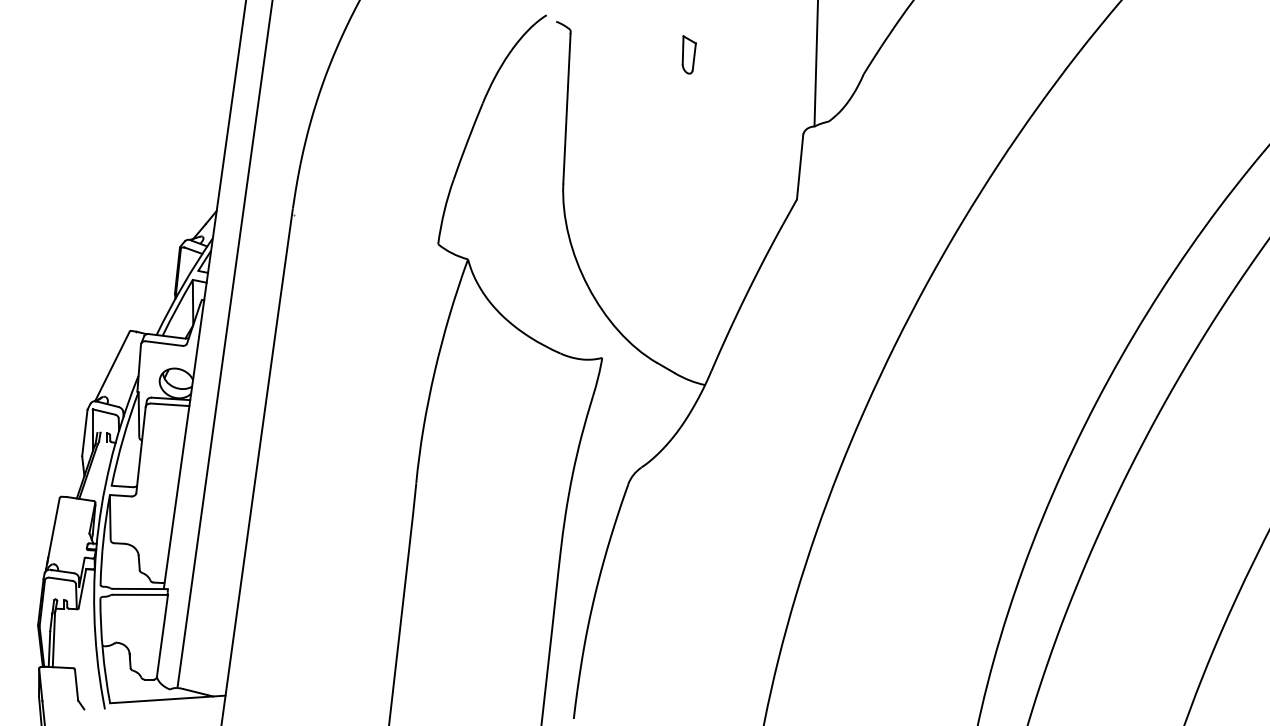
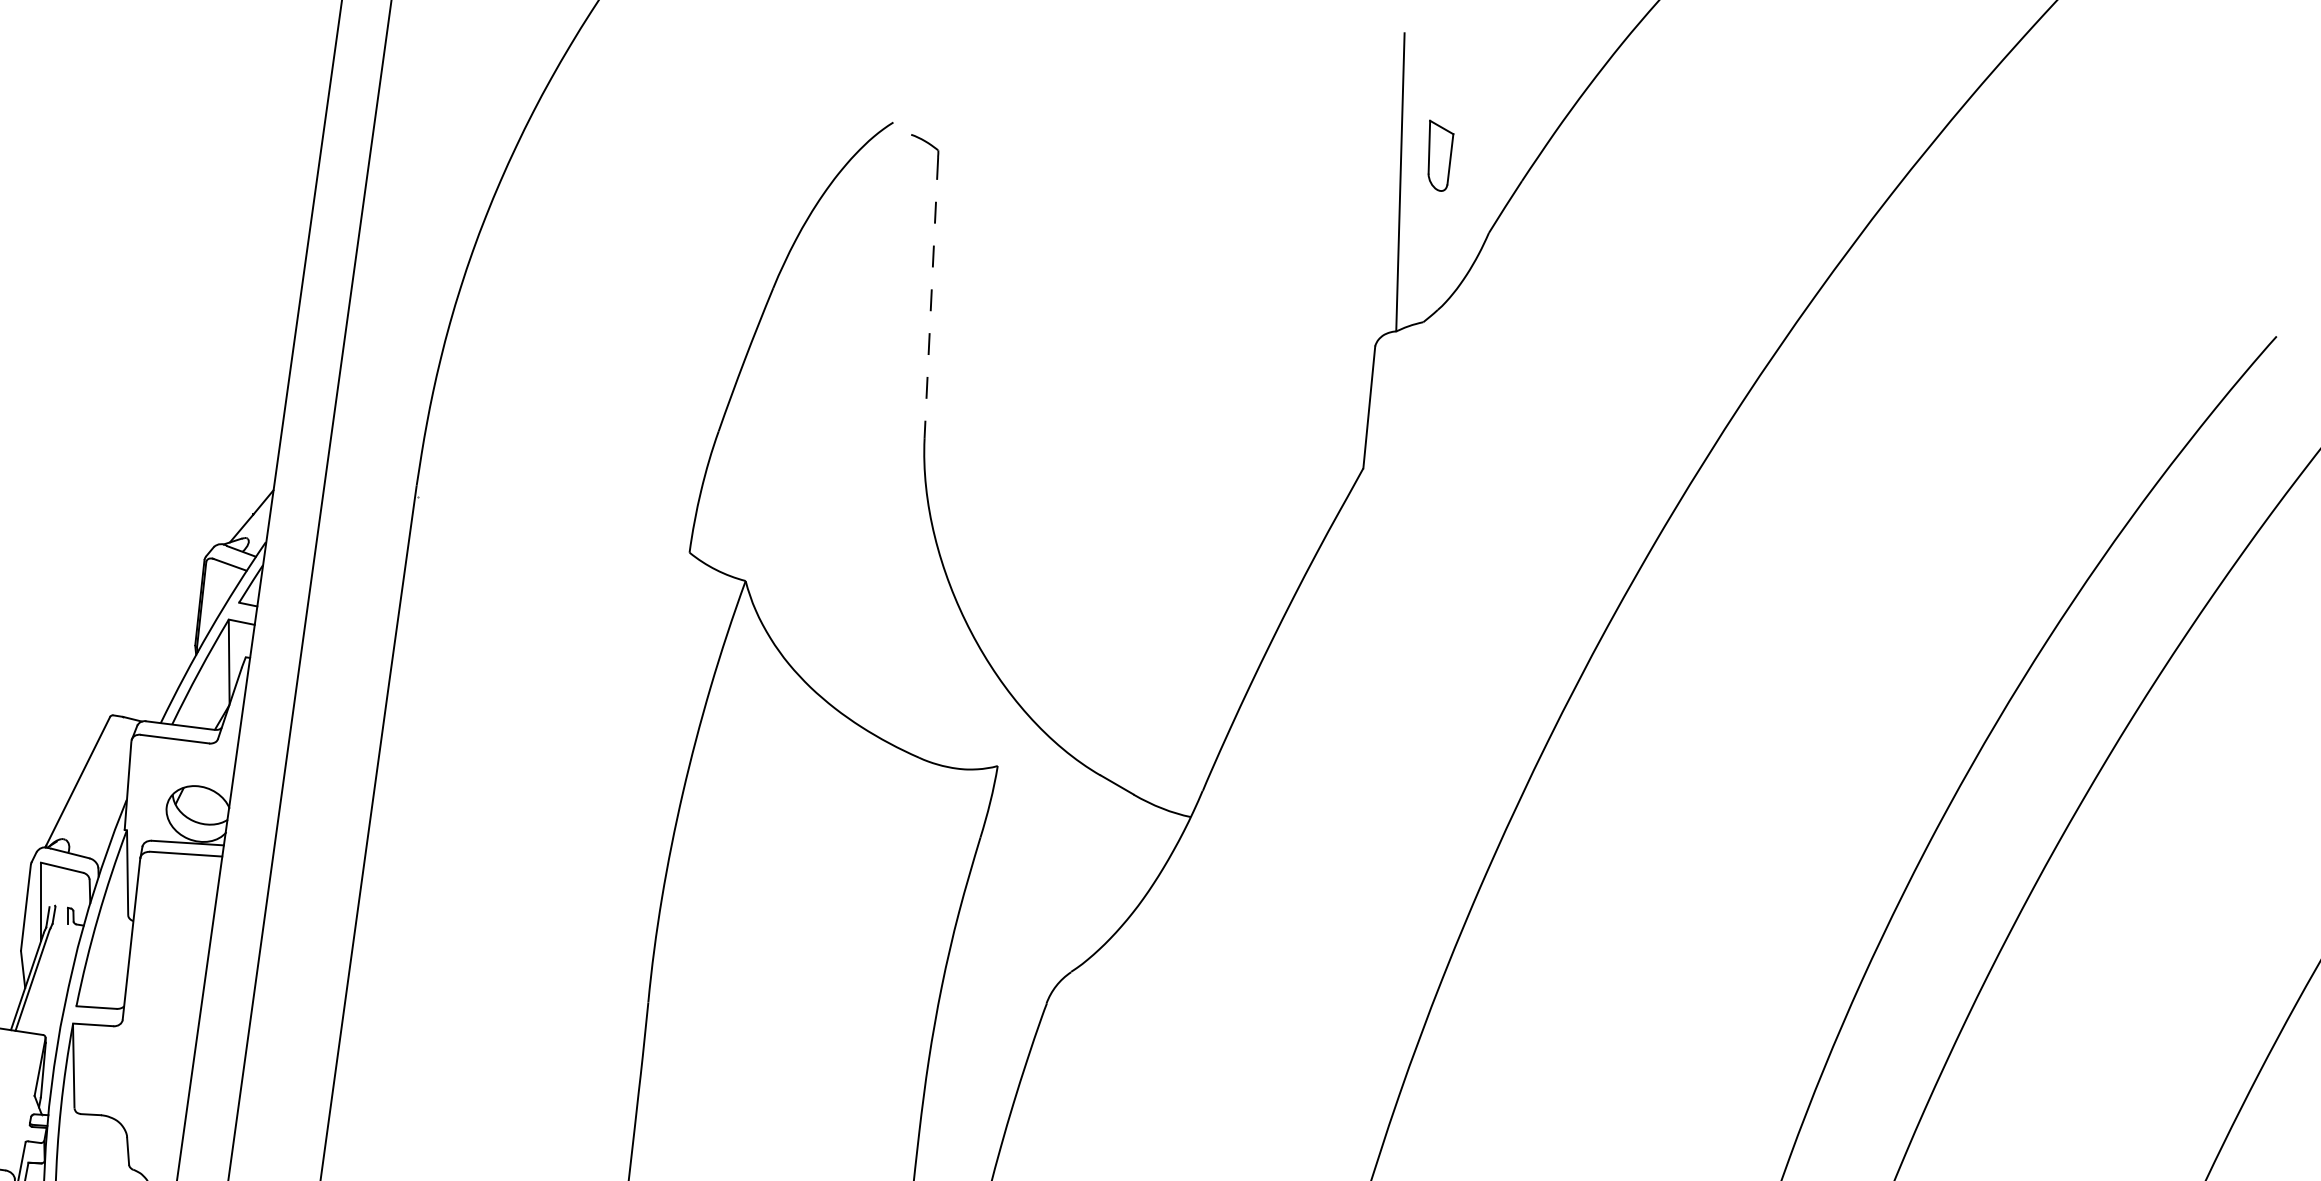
part: (688, 54) -> (1439, 154), moved
line: (566, 108) -> (930, 297), solid -> dashed

